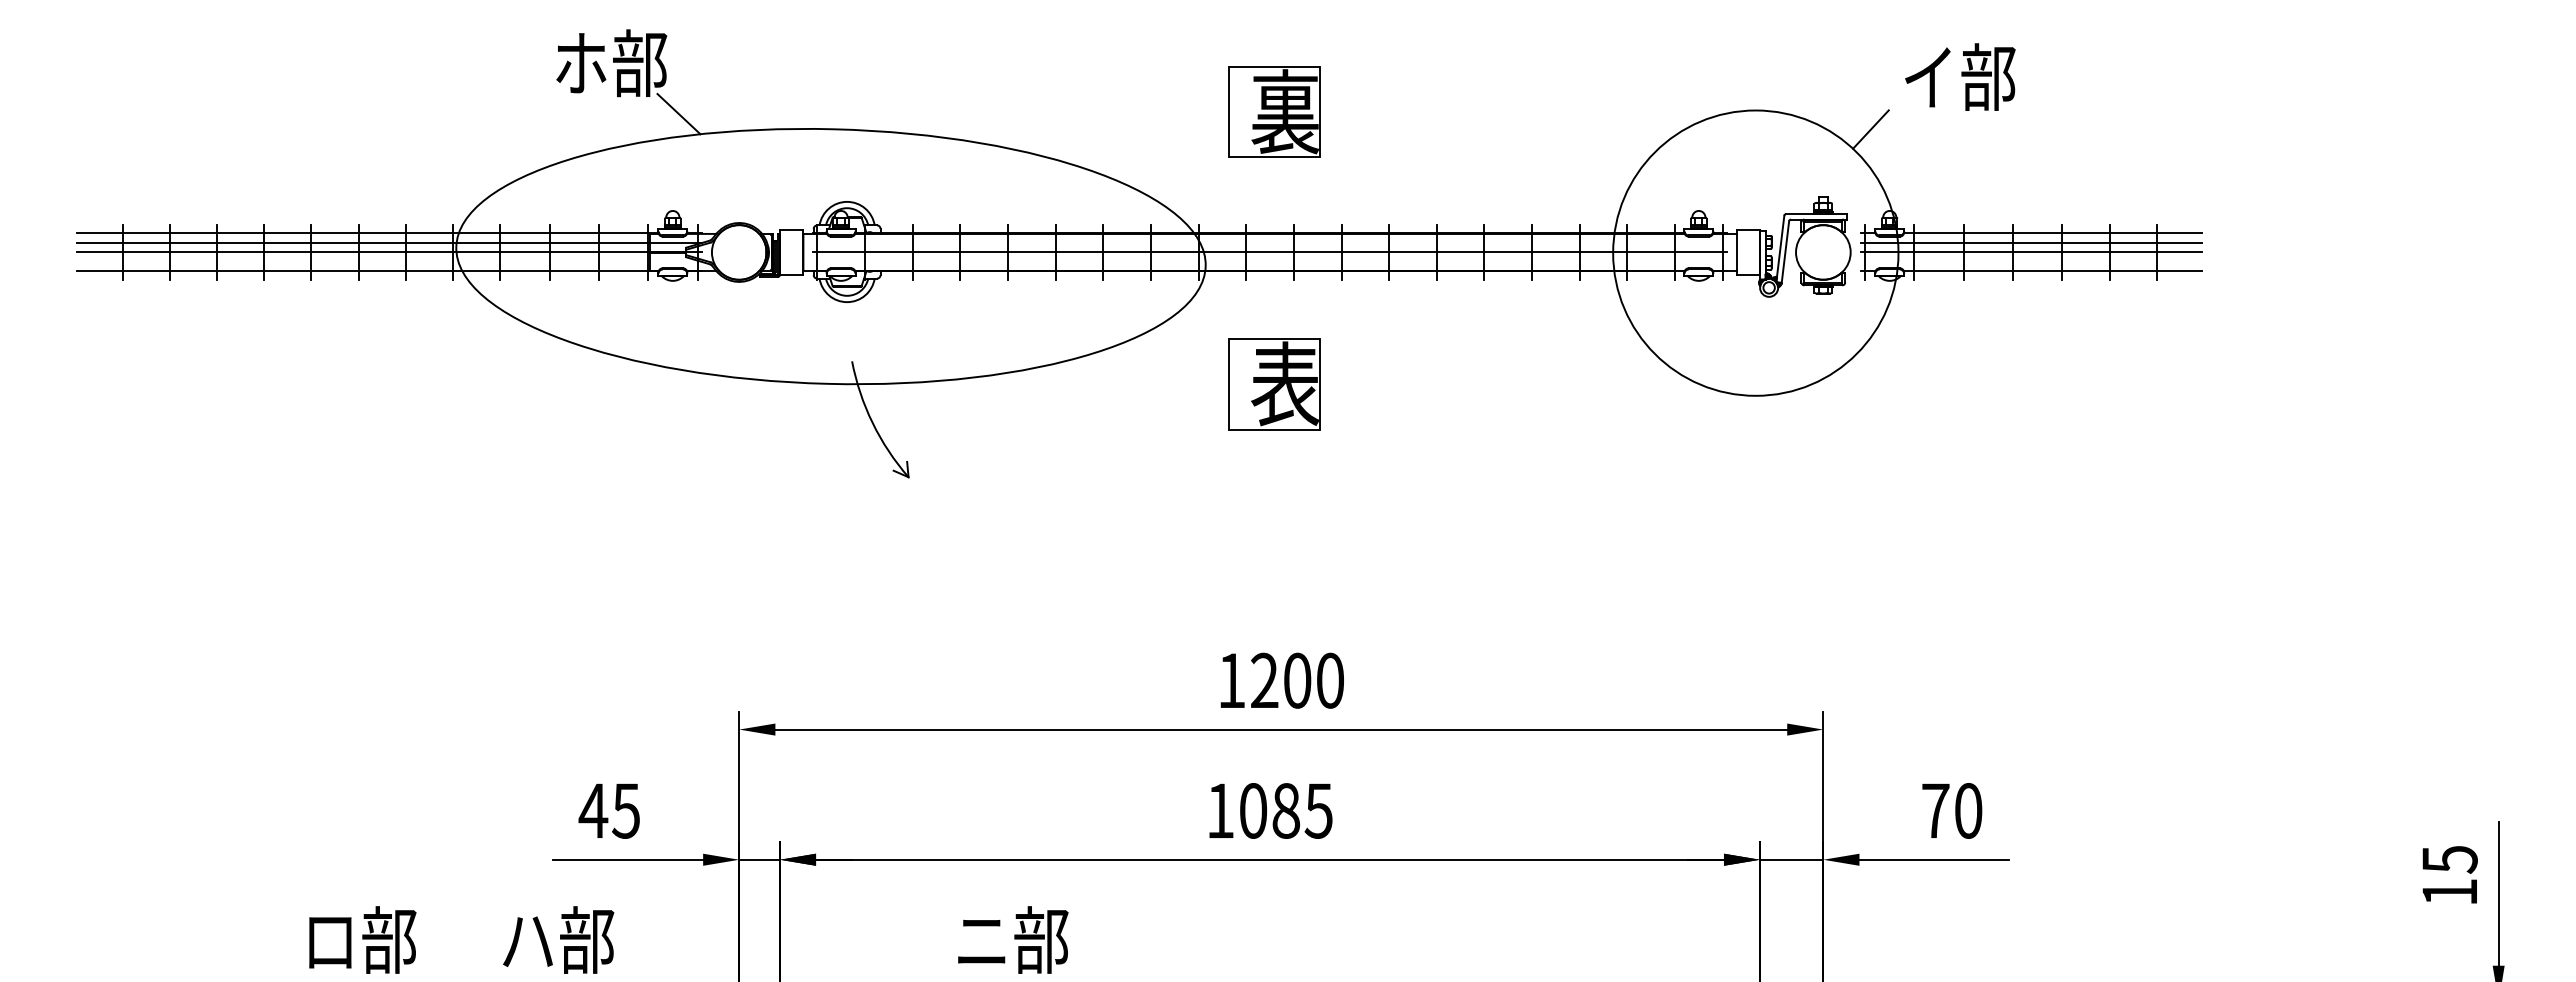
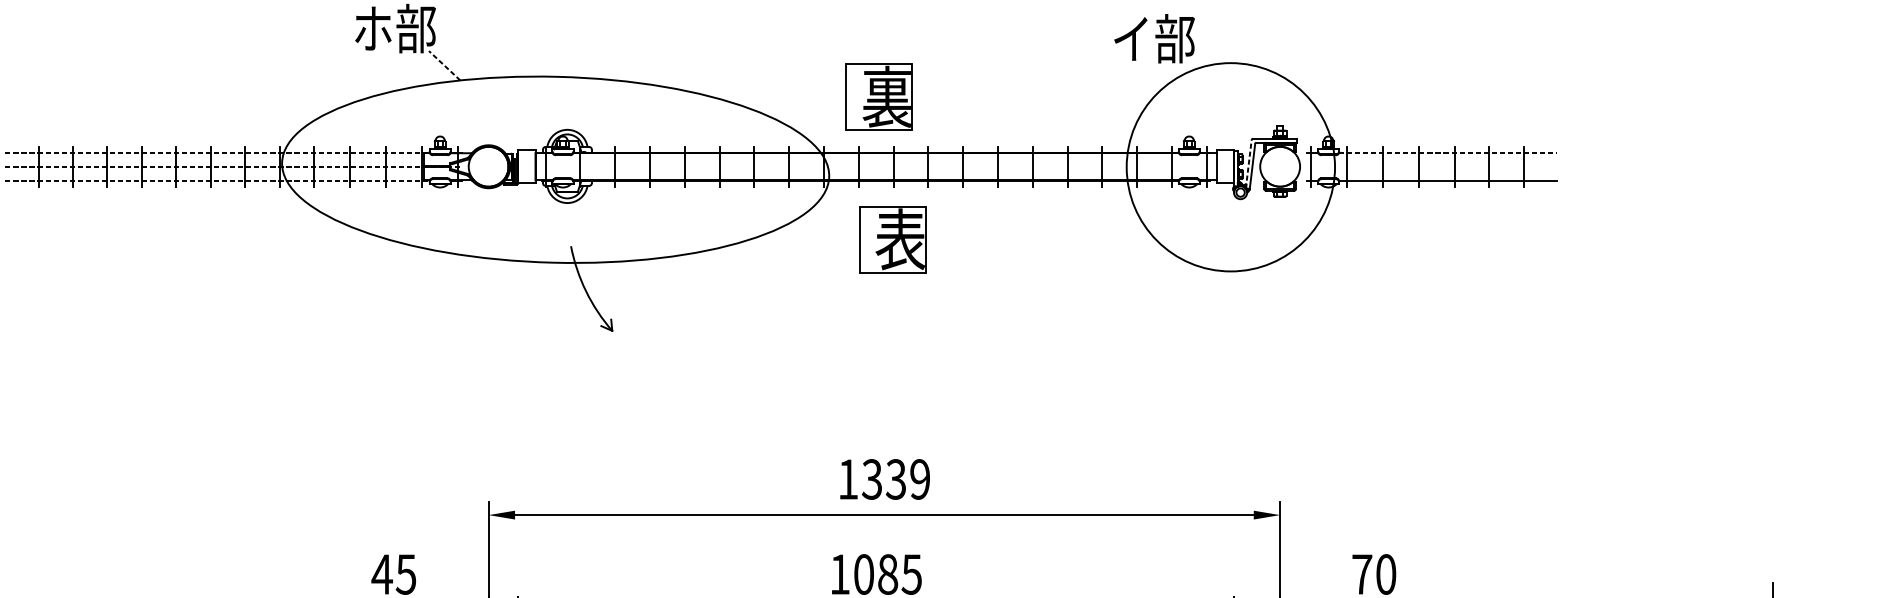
text: (1960, 76) -> (1154, 38), moved
part: (1274, 111) -> (879, 96), moved
line: (678, 113) -> (444, 65), solid -> dashed
line: (1870, 129) -> (1314, 76), removed
line: (367, 233) -> (217, 152), solid -> dashed
line: (2053, 233) -> (1448, 152), solid -> dashed
line: (389, 242) -> (233, 159), removed
line: (2031, 242) -> (1432, 159), removed
line: (1780, 249) -> (1248, 164), solid -> dashed
line: (390, 252) -> (234, 166), solid -> dashed
line: (1269, 252) -> (875, 166), removed
line: (2031, 252) -> (1432, 166), removed
line: (367, 271) -> (217, 180), solid -> dashed
part: (1274, 384) -> (892, 239), moved
text: (1296, 680) -> (895, 479), 1200 -> 1339

